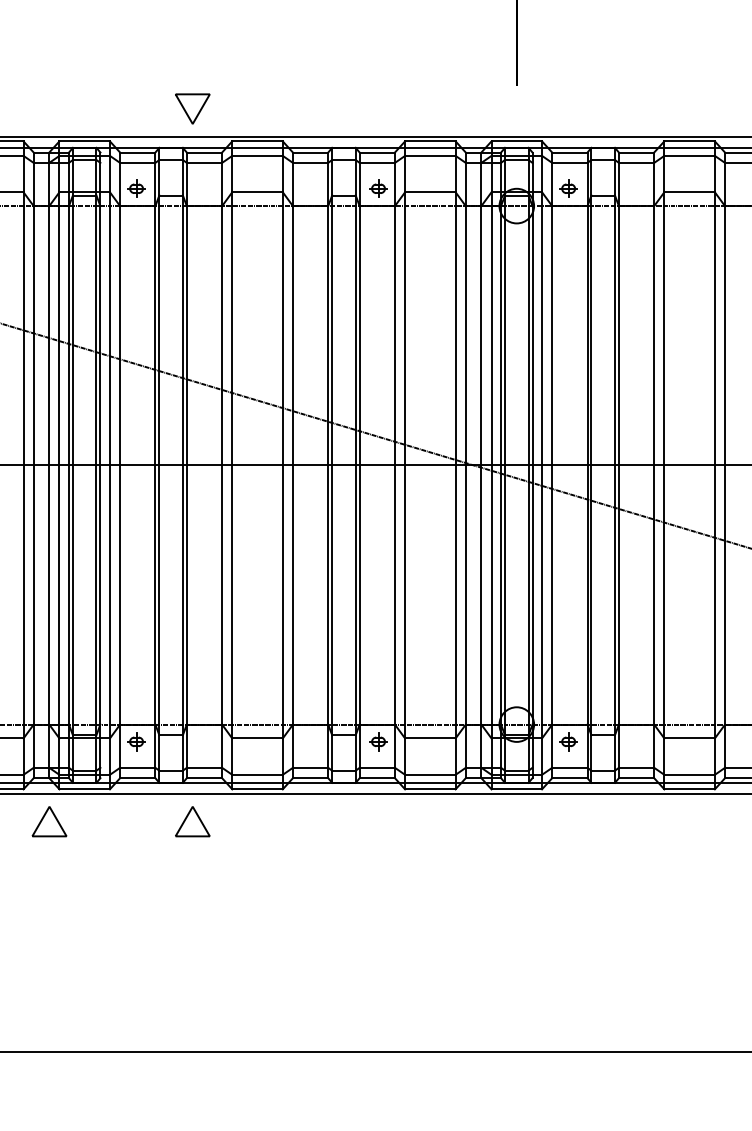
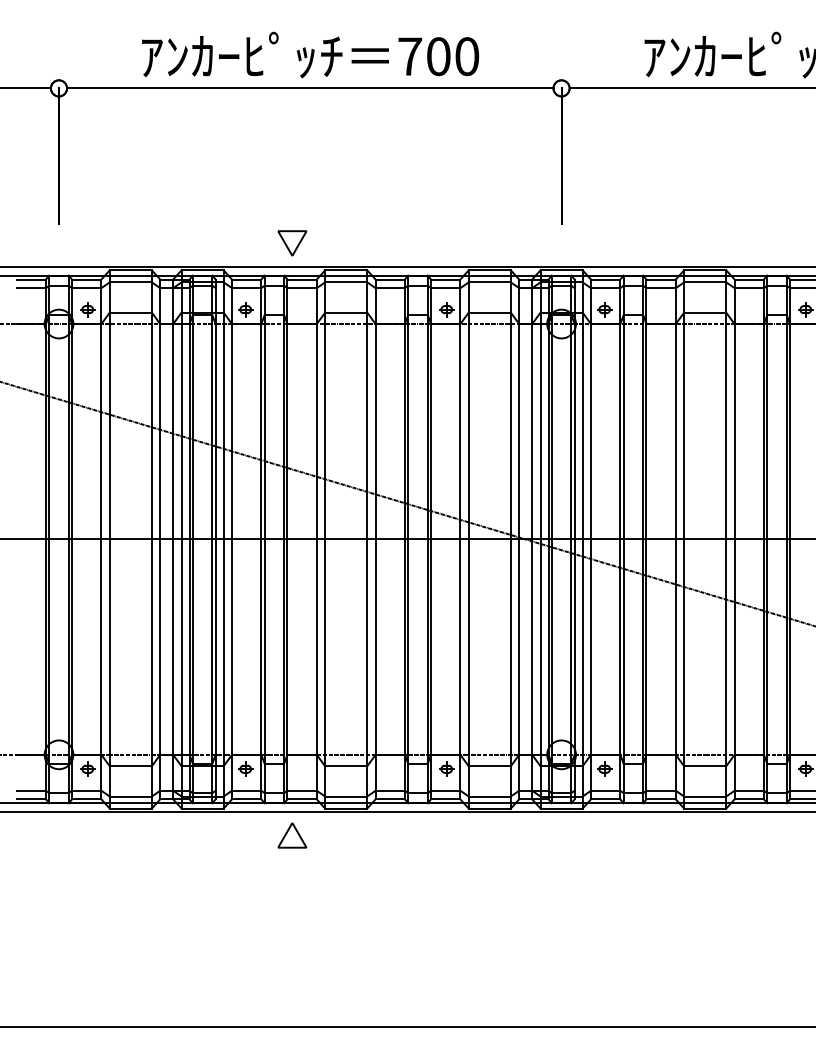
part: (49, 821) -> (173, 835), removed

